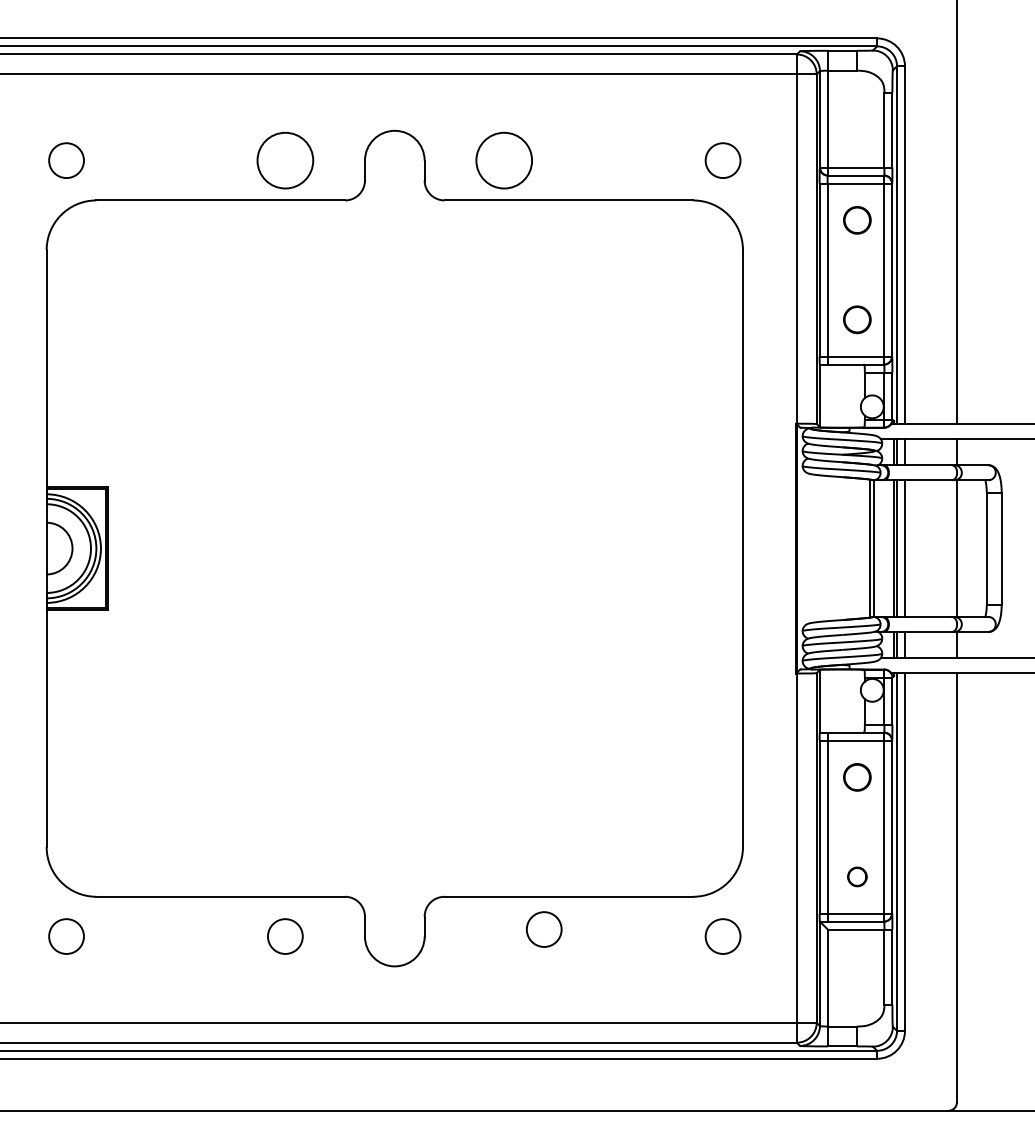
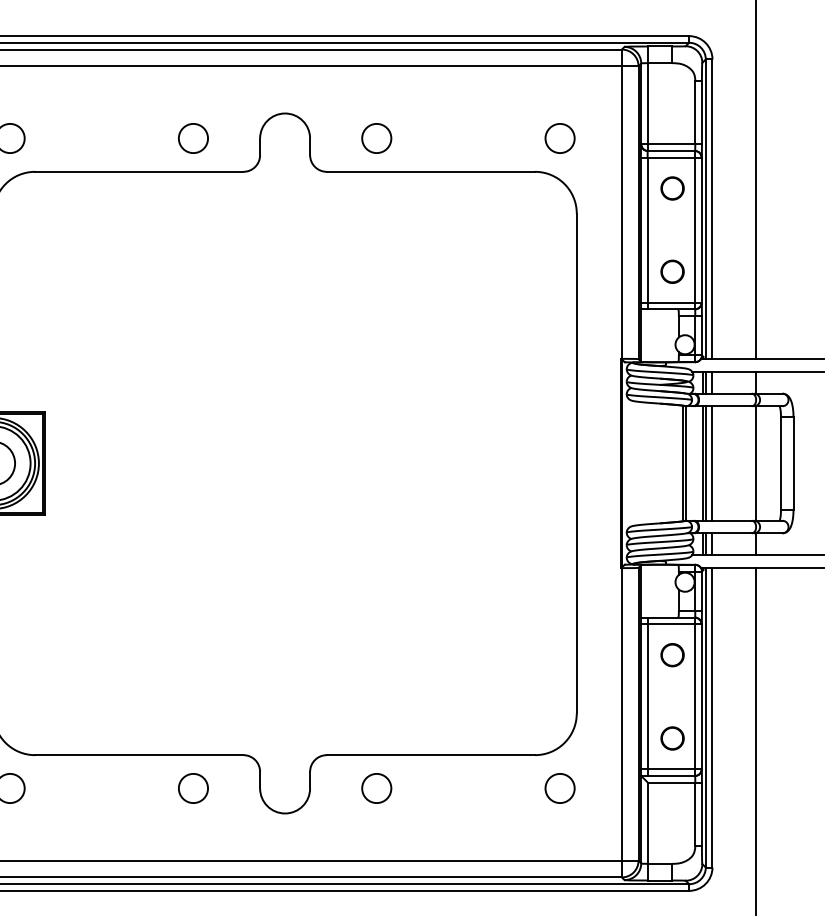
circle: (285, 160) -> (193, 138), size x0.62
circle: (503, 160) -> (376, 138), size x0.62
part: (857, 876) -> (672, 738), size x1.43
circle: (544, 929) -> (376, 788), moved

